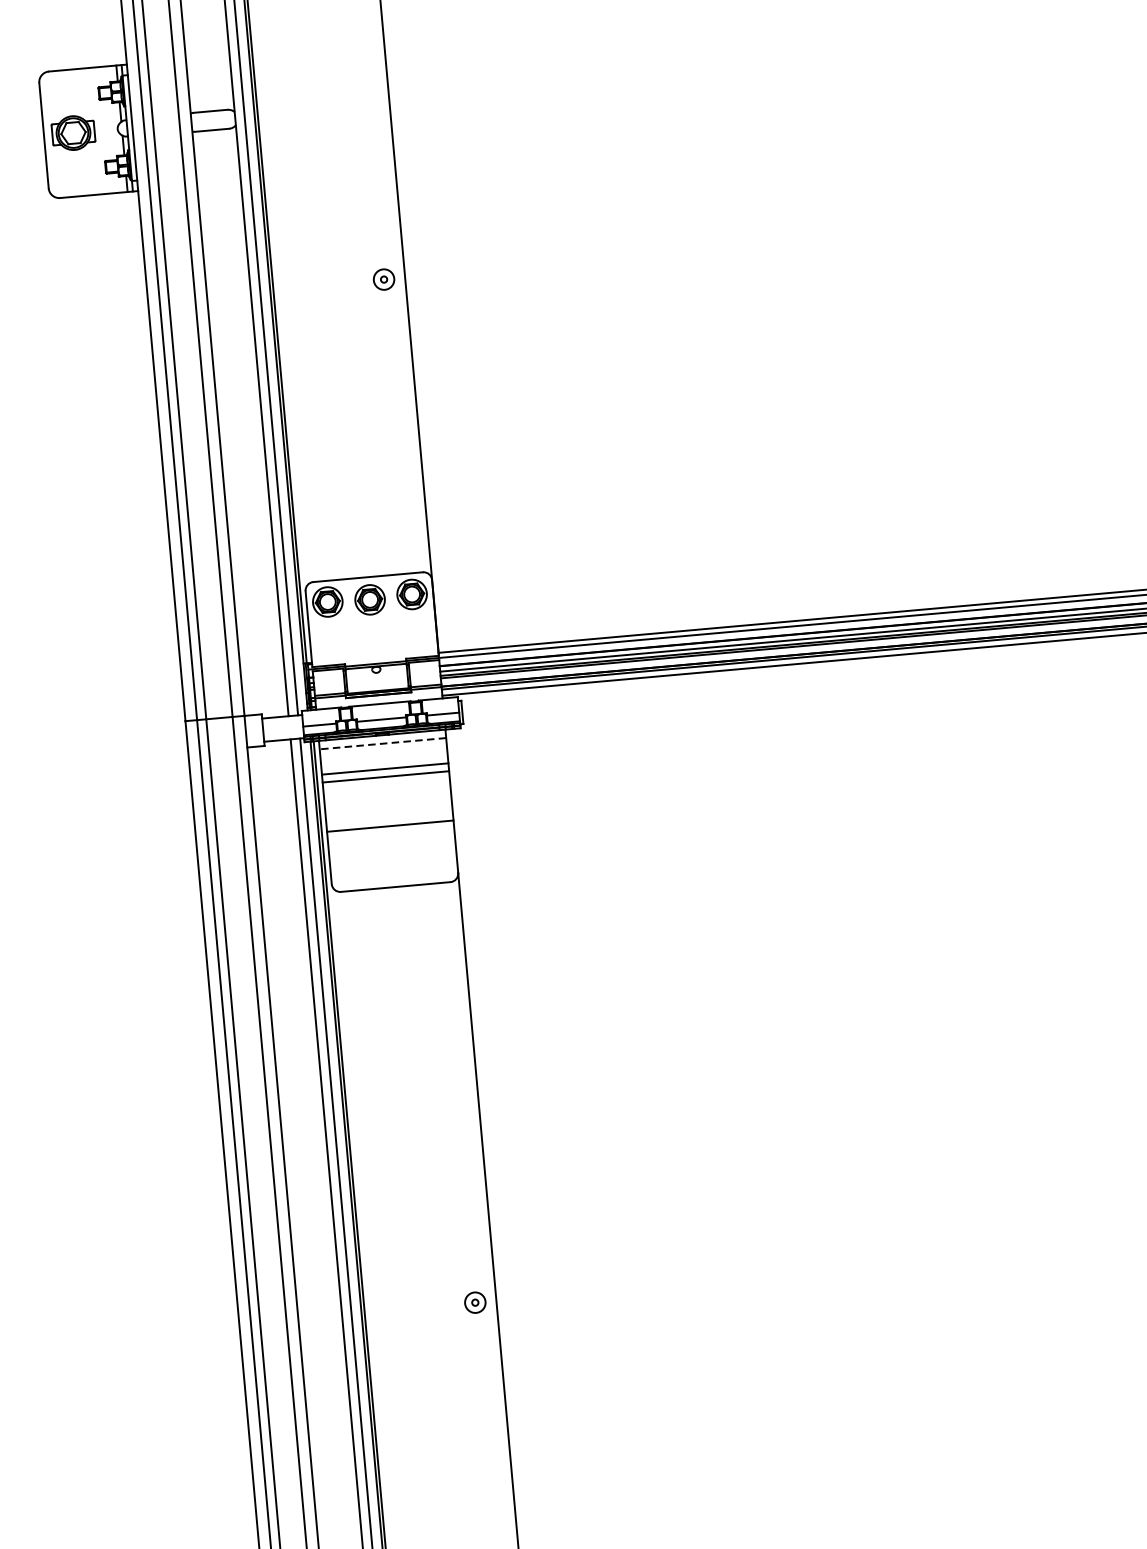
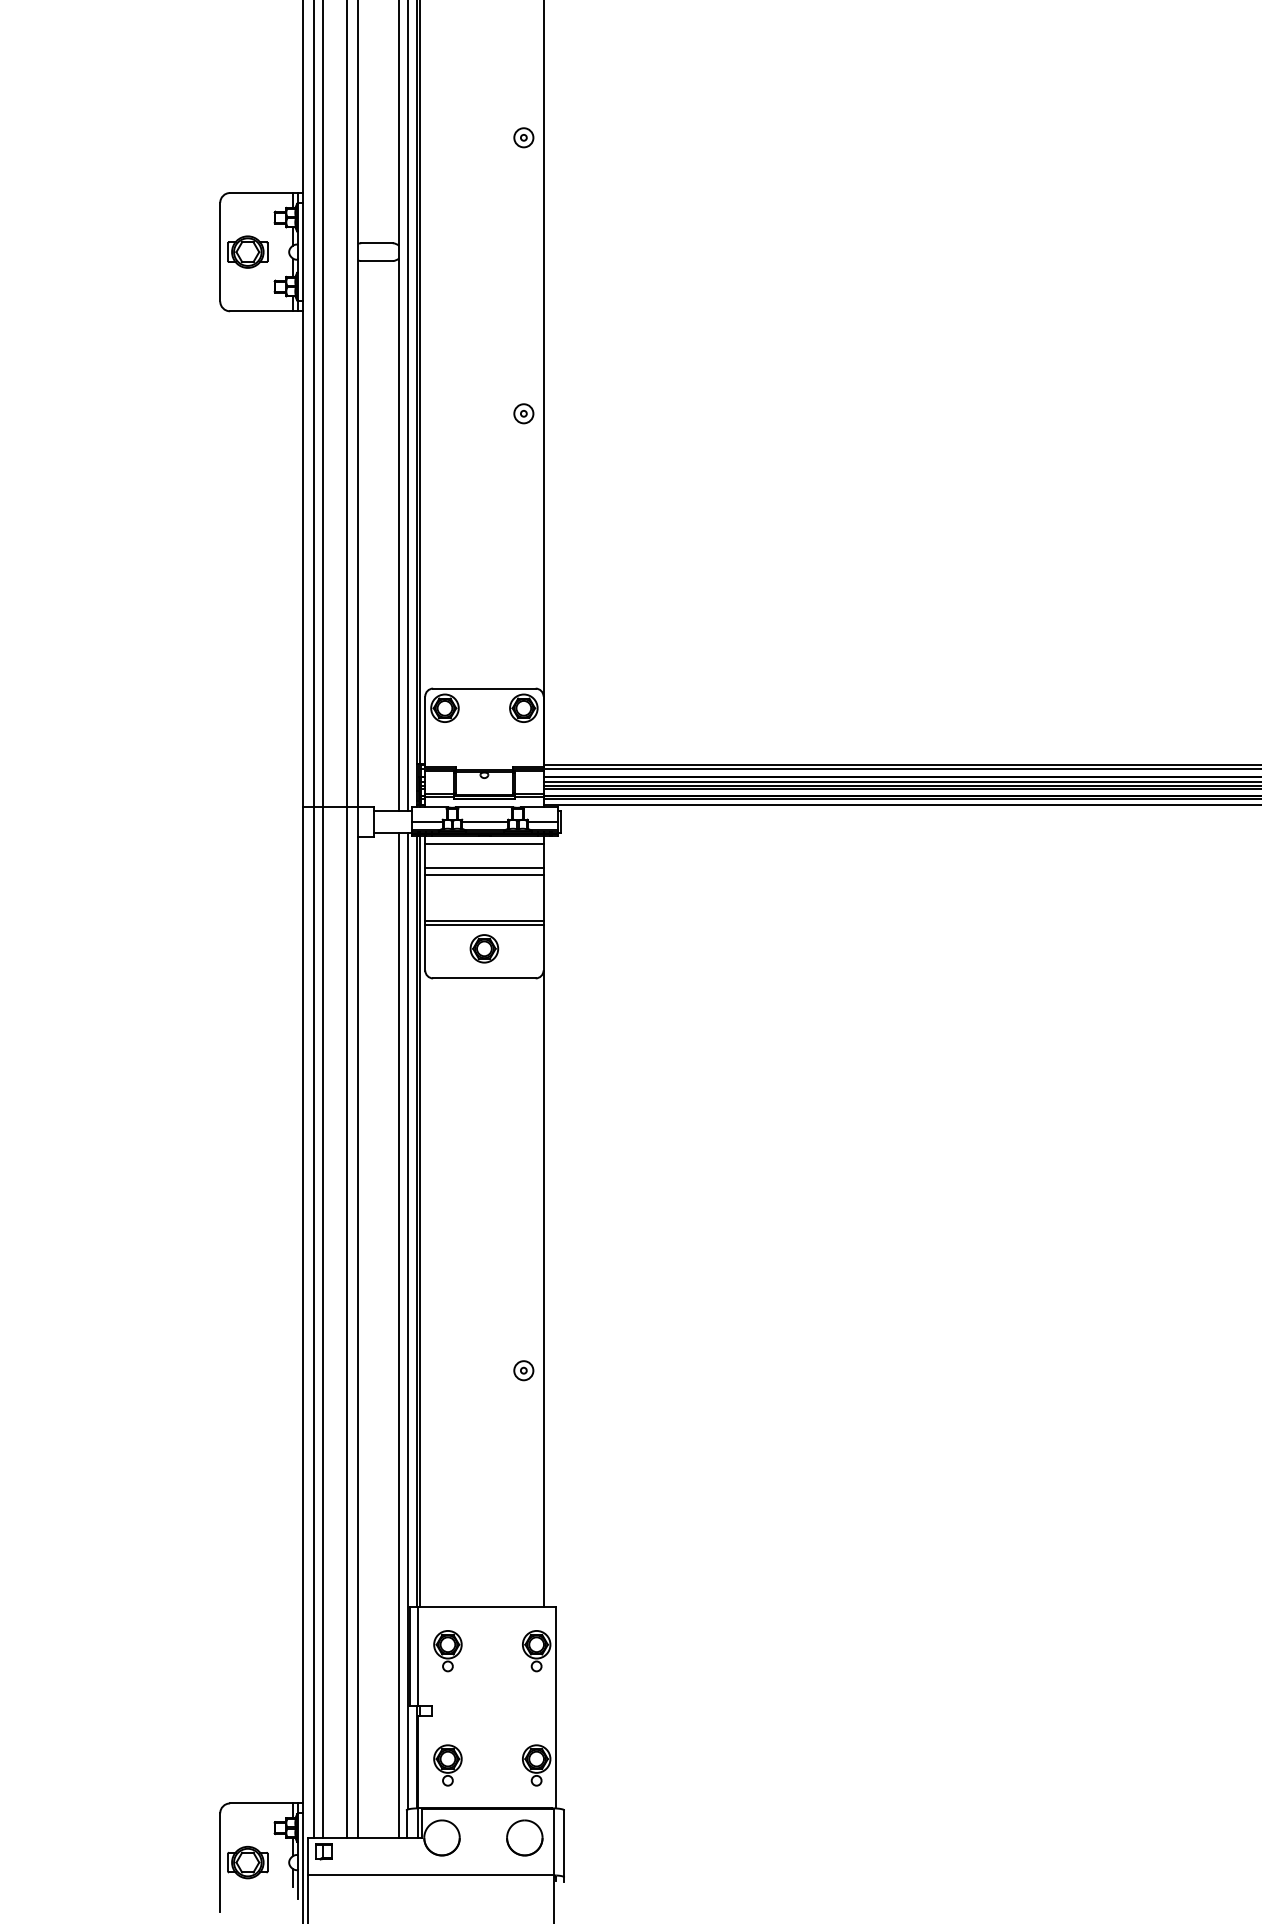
part: (370, 599) -> (484, 948), moved
line: (381, 743) -> (483, 844), dashed -> solid
line: (390, 830) -> (484, 925), added

